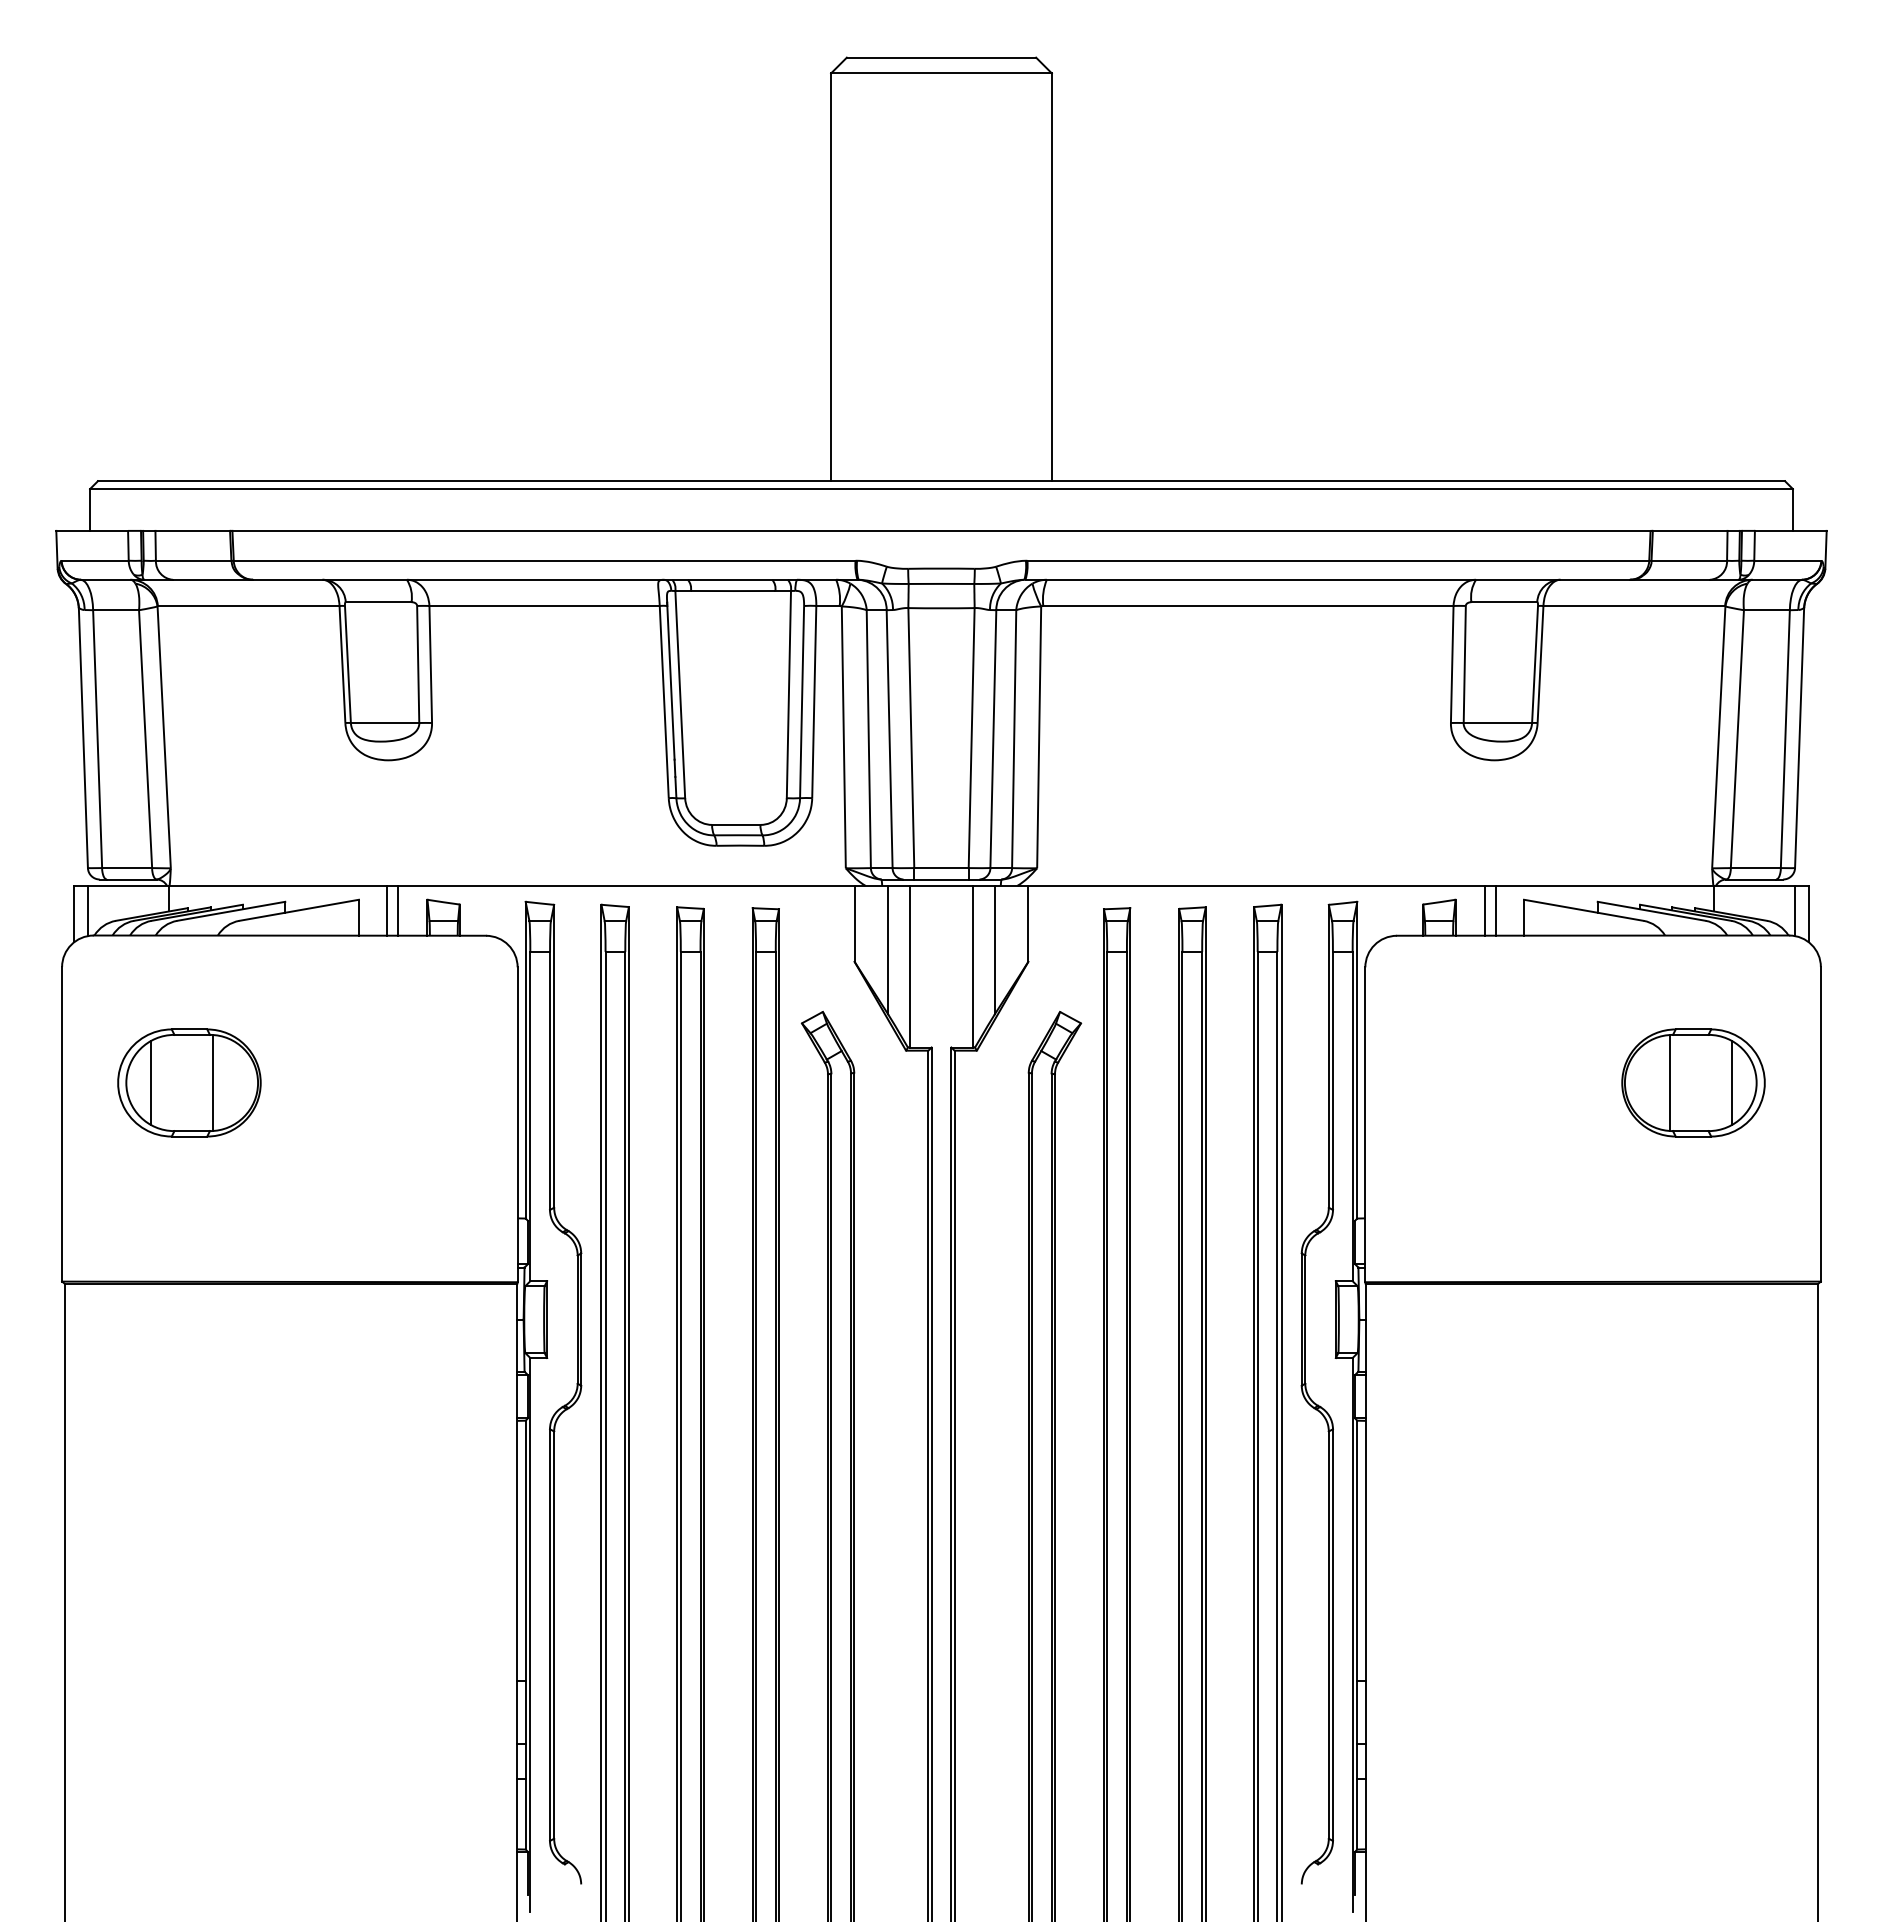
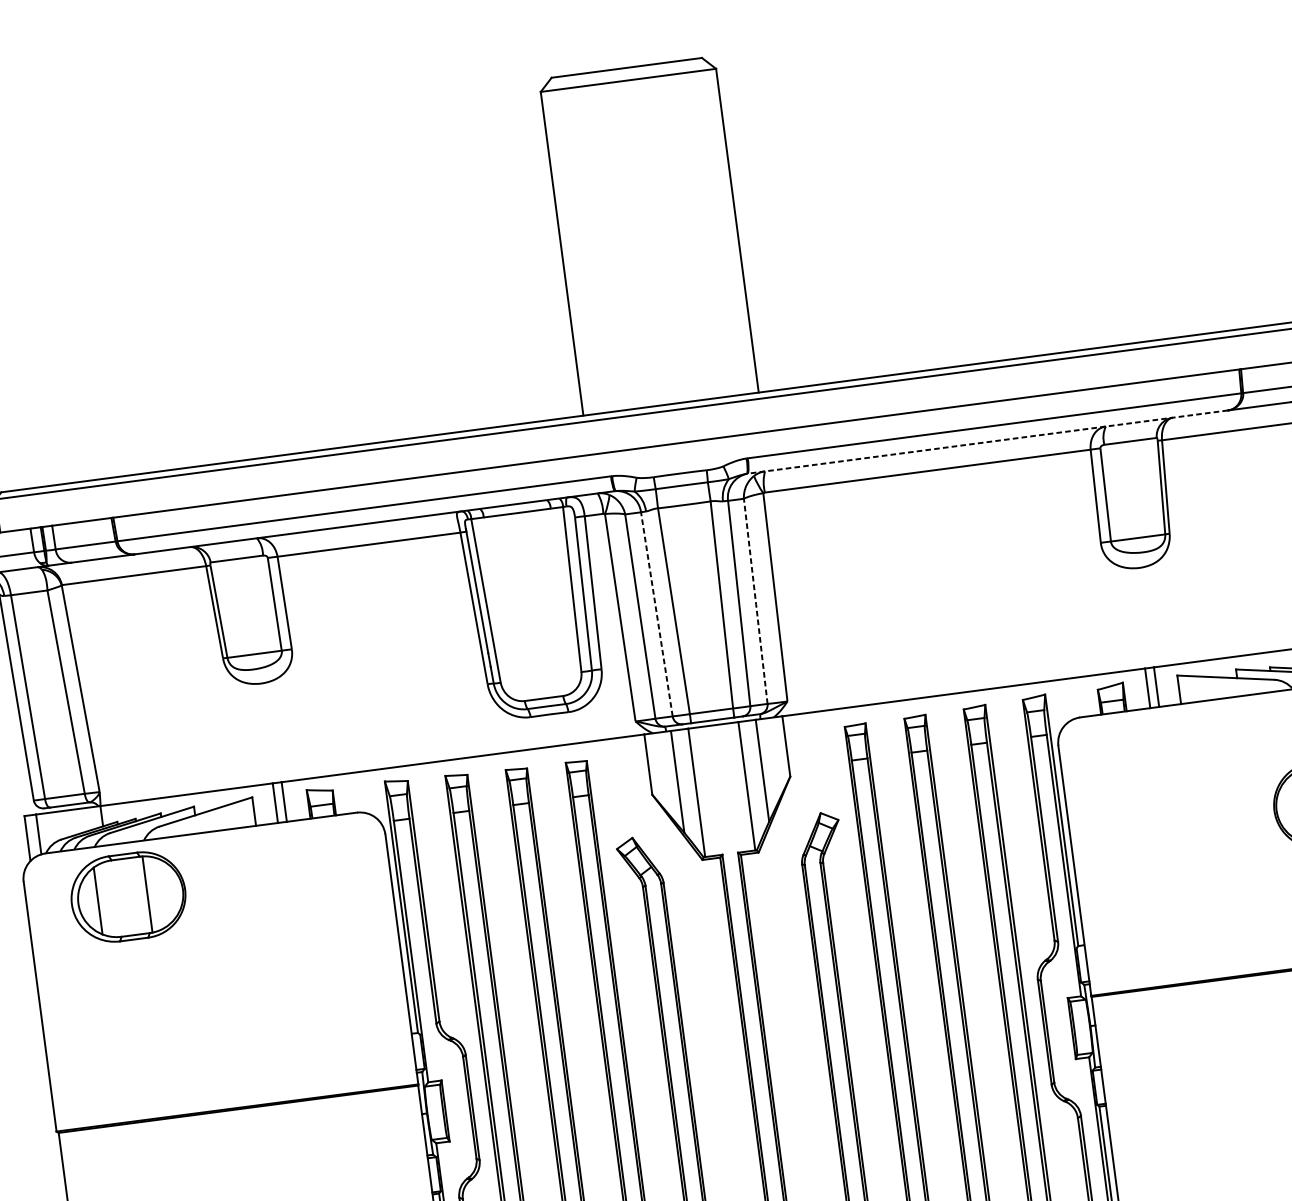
line: (1327, 579) -> (987, 441), solid -> dashed
line: (889, 739) -> (656, 614), solid -> dashed
line: (1014, 739) -> (756, 601), solid -> dashed
part: (189, 1082) -> (128, 896), moved

